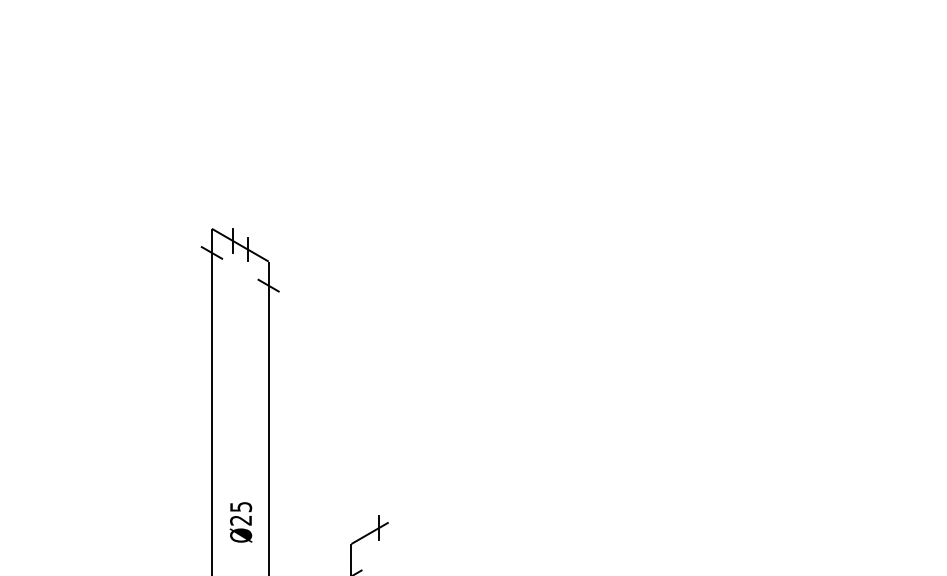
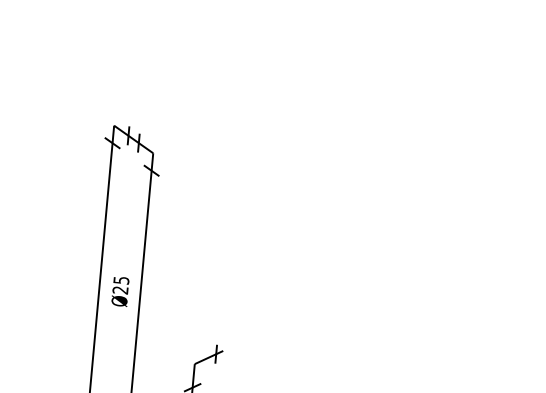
text: (240, 522) -> (120, 291), moved

